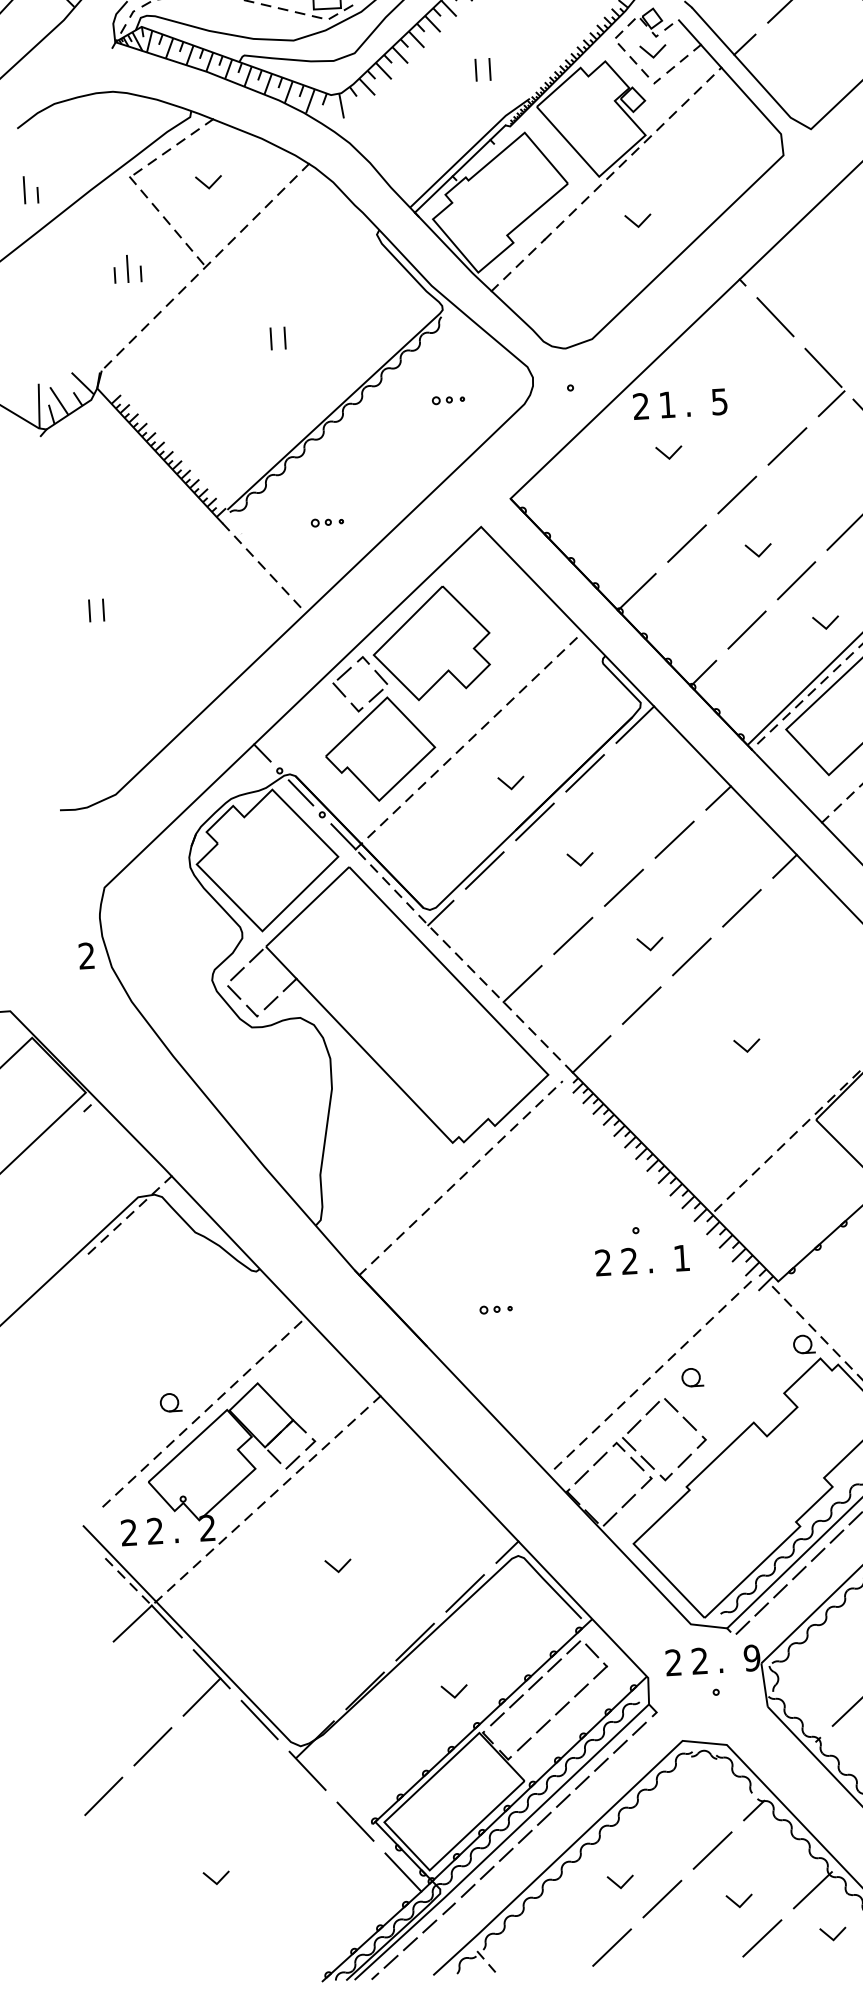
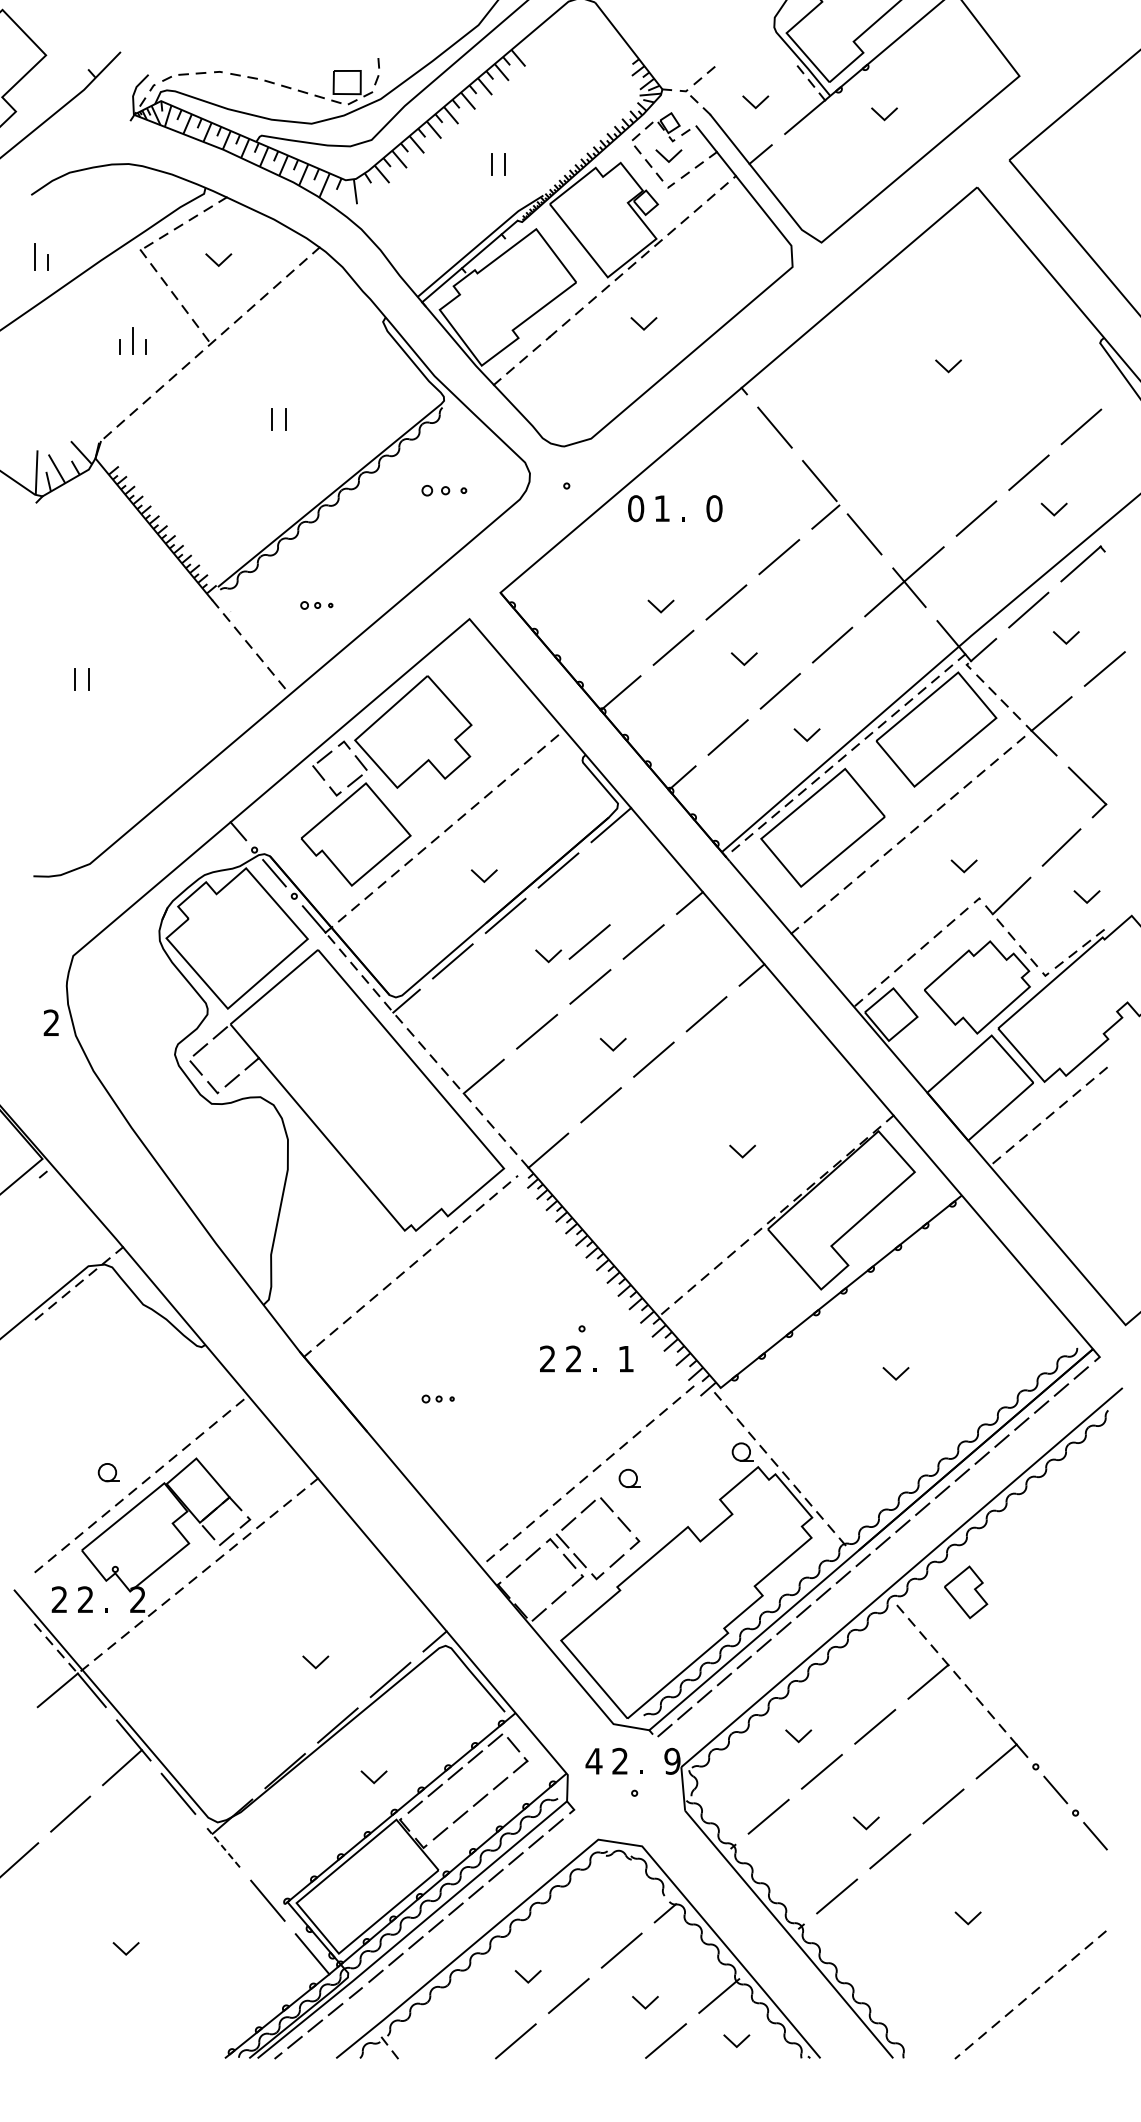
part: (448, 399) -> (444, 490), size x1.4
text: (719, 401) -> (714, 508), 5 -> 0
text: (641, 406) -> (636, 508), 2 -> 0
line: (666, 455) -> (658, 608), moved
line: (620, 842) -> (589, 941), added
line: (744, 1048) -> (739, 1153), moved
line: (336, 1568) -> (313, 1664), moved
text: (673, 1661) -> (593, 1760), 2 -> 4
line: (306, 1770) -> (222, 1846), solid -> dashed

